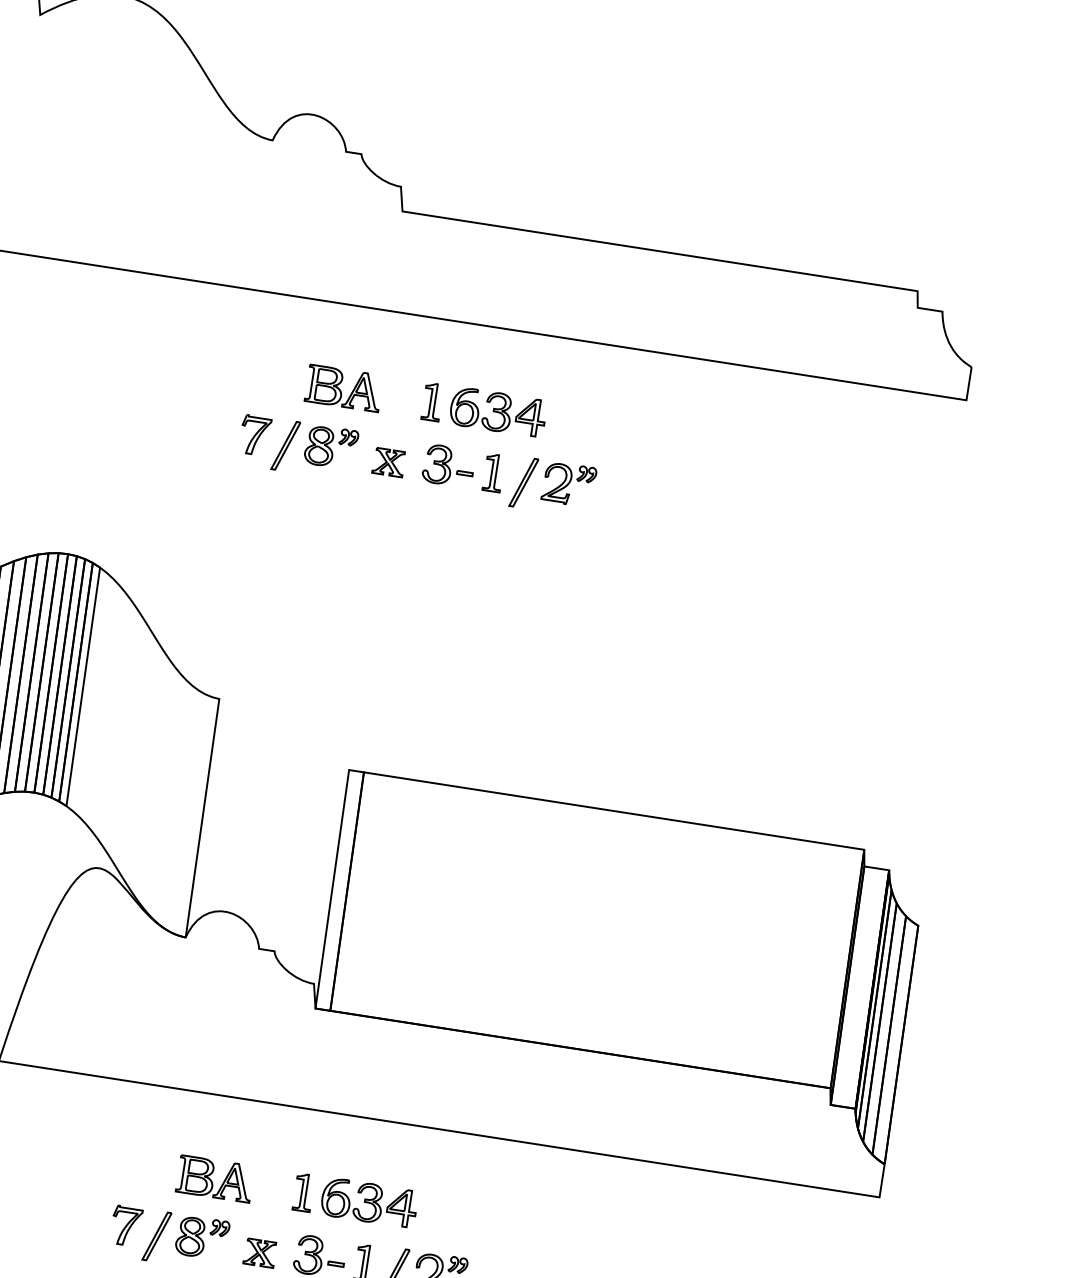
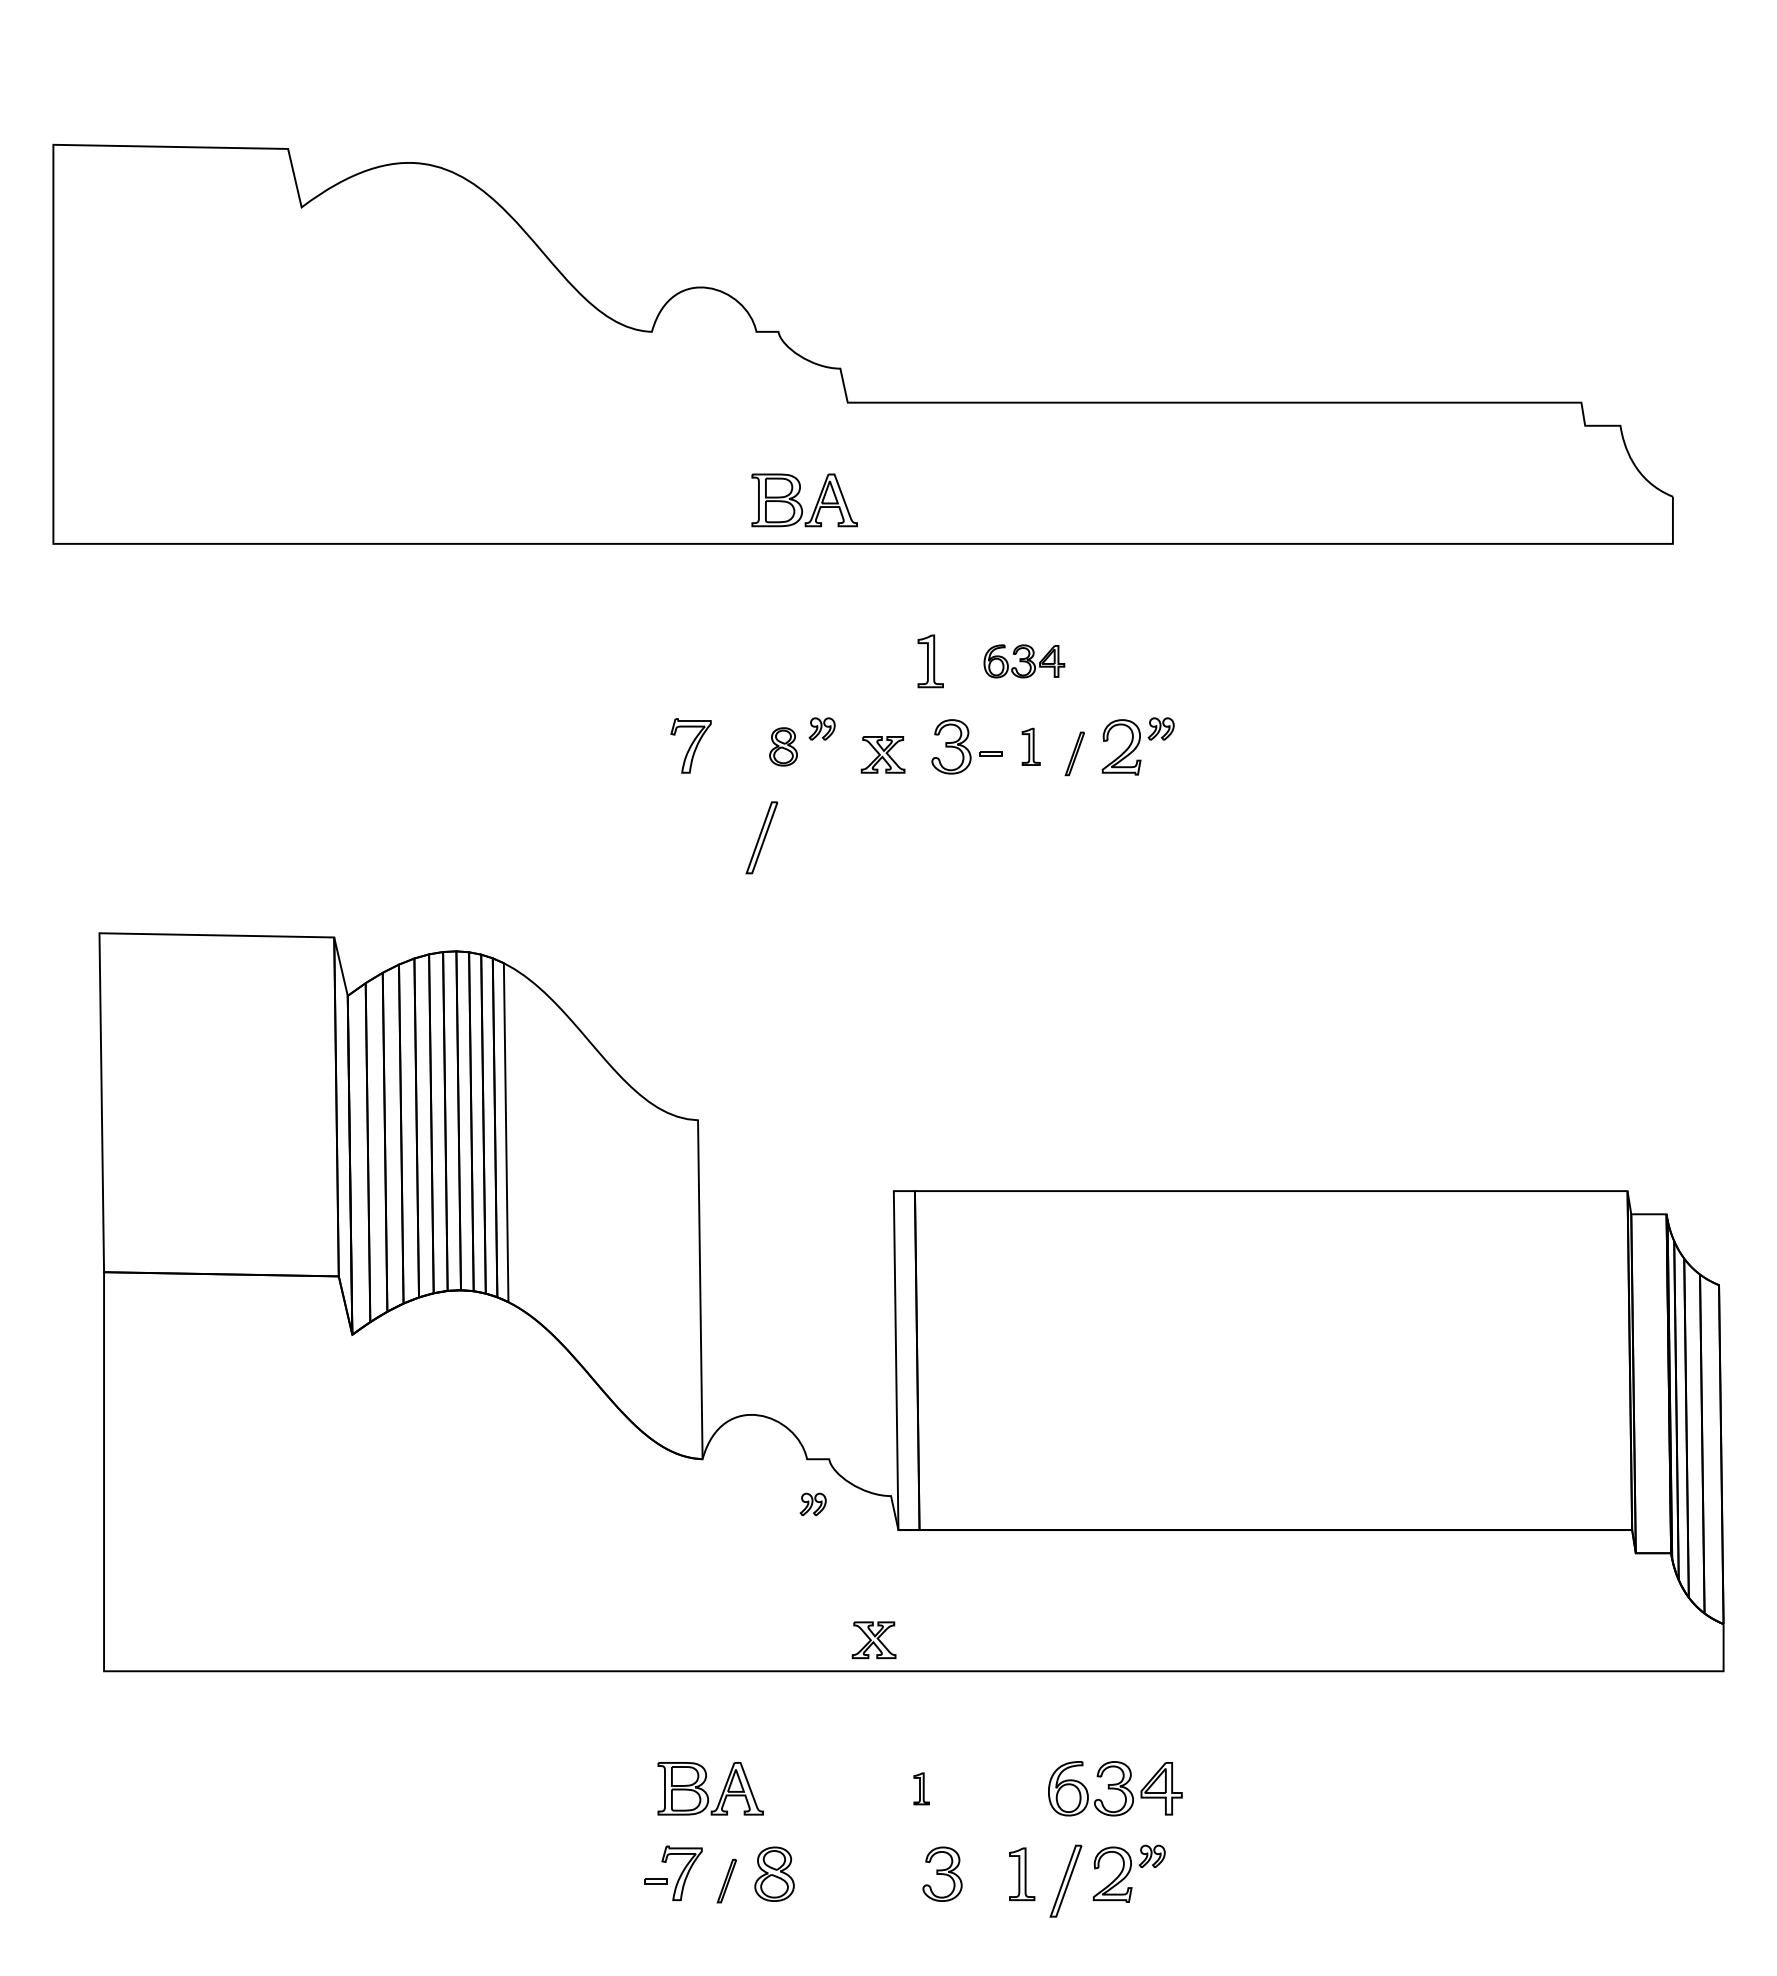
part: (343, 388) -> (804, 500), moved
part: (498, 412) -> (1024, 661), size x0.6
part: (285, 445) -> (761, 837), moved
part: (319, 445) -> (783, 746), size x0.7
part: (494, 472) -> (1031, 746), size x0.7
part: (523, 482) -> (1074, 753), size x0.6
part: (215, 1178) -> (710, 1788), moved
part: (303, 1192) -> (921, 1788), size x0.6
part: (369, 1202) -> (1115, 1788), moved
part: (219, 1227) -> (812, 1503), moved
part: (156, 1235) -> (726, 1880), size x0.6
part: (259, 1253) -> (873, 1640), moved
part: (335, 1264) -> (655, 1881), moved

